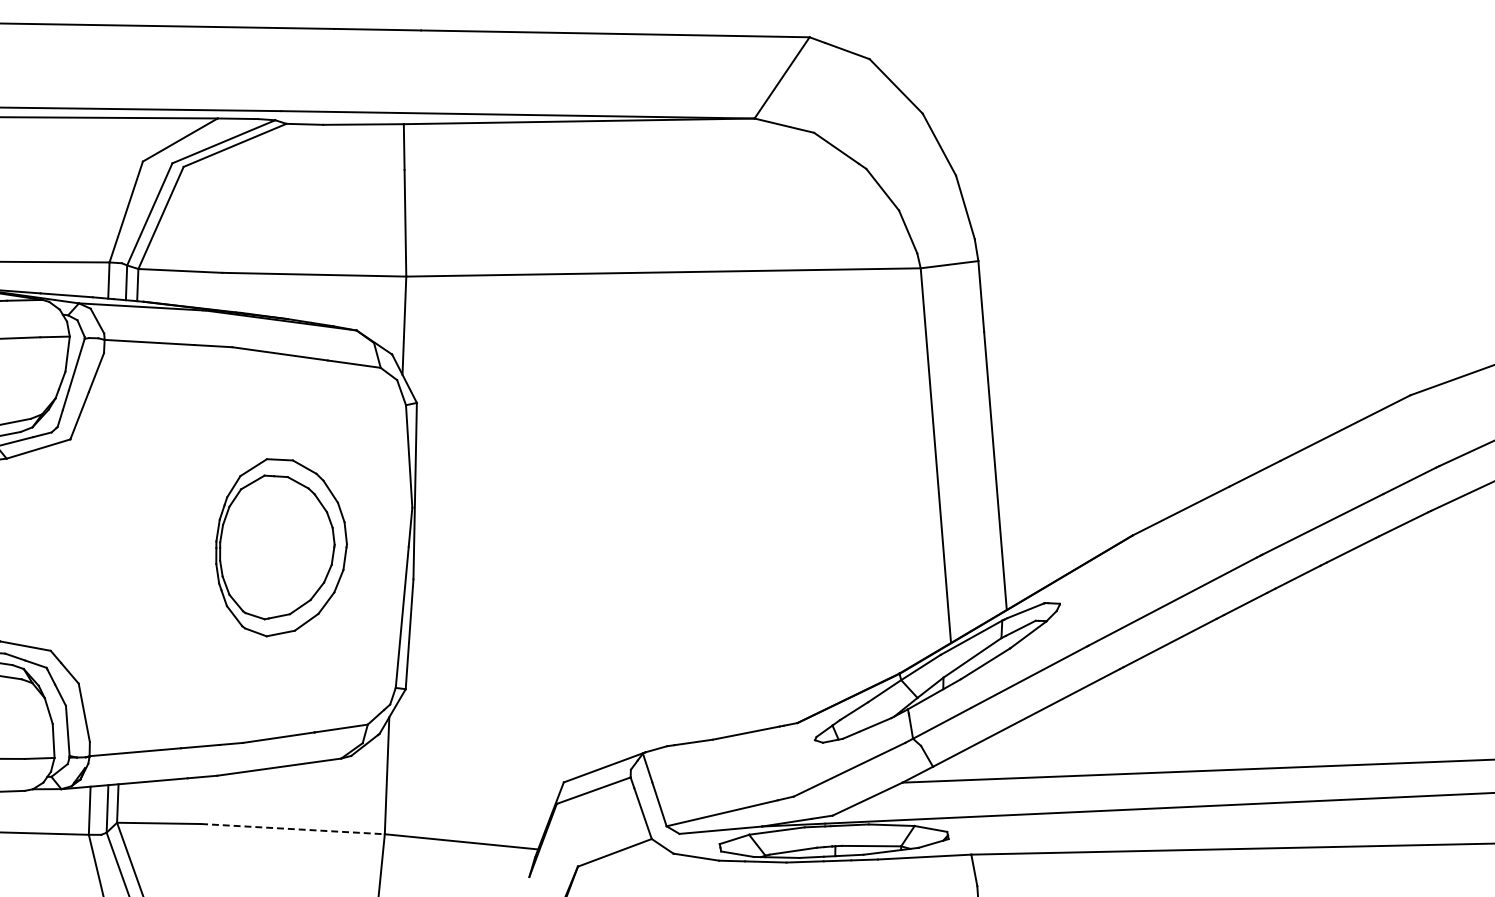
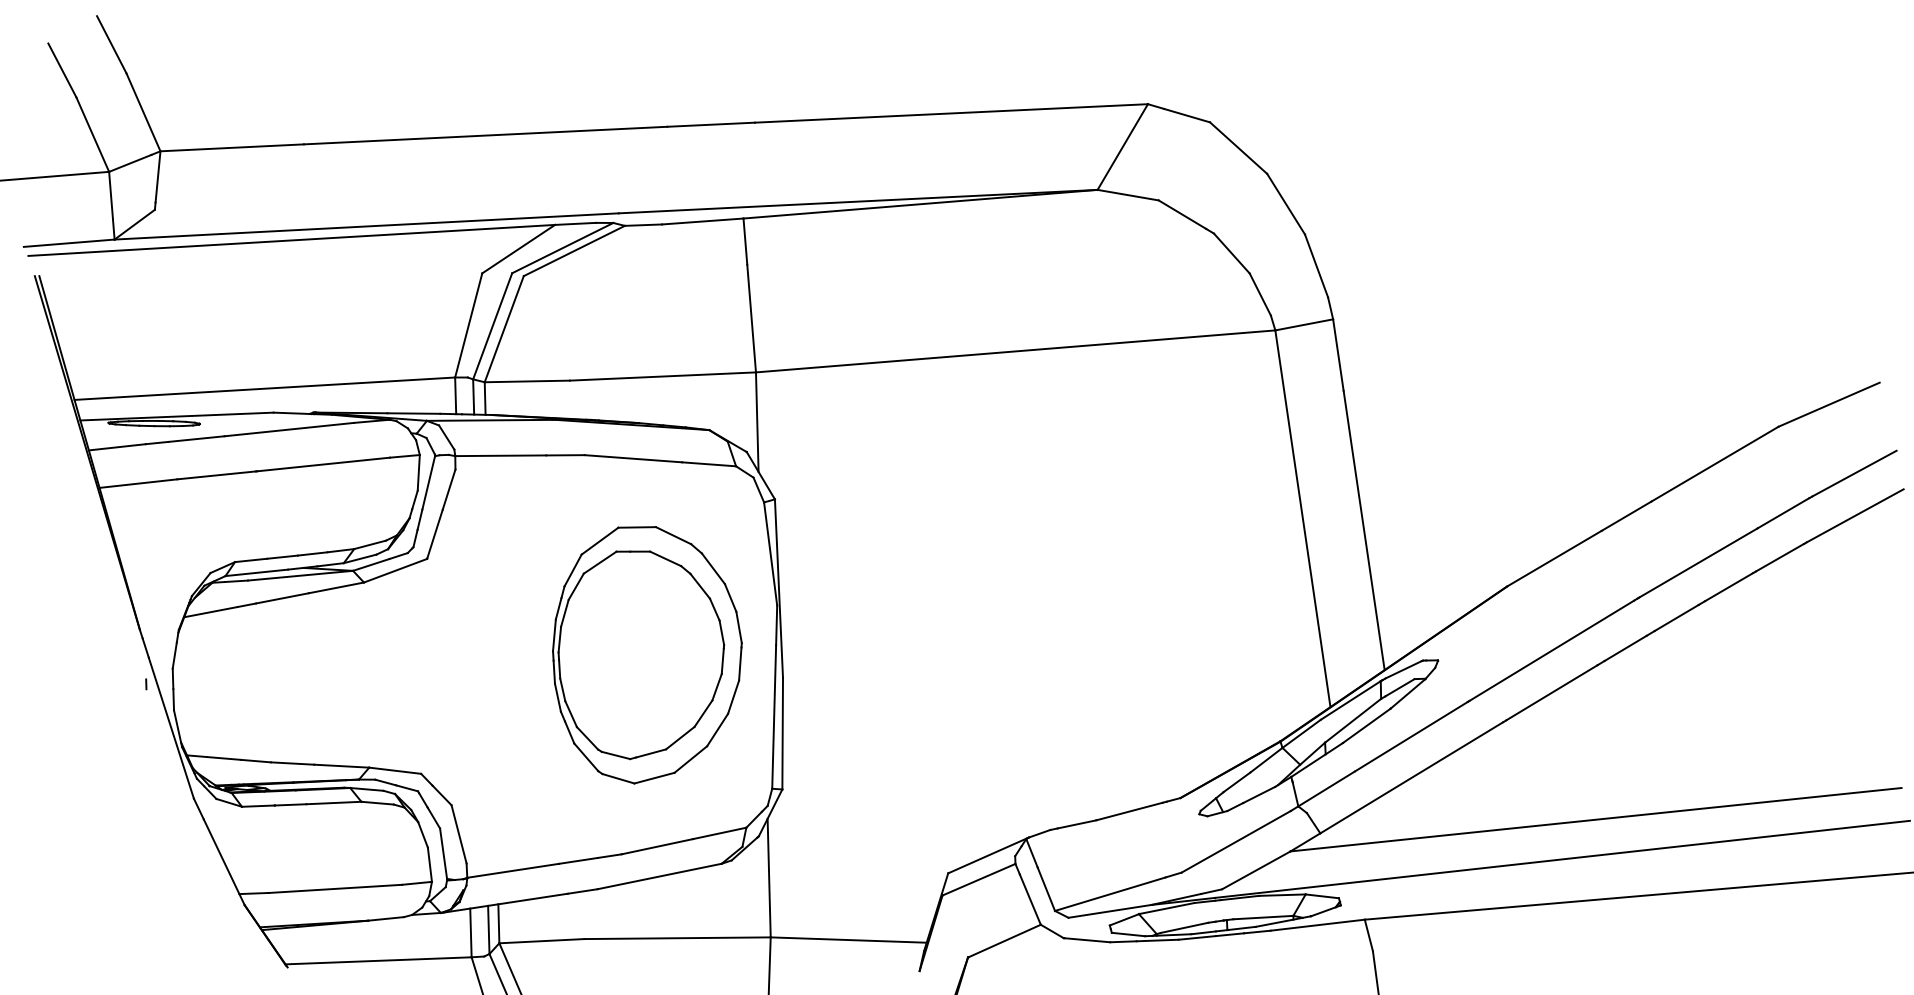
part: (281, 548) -> (647, 655), size x1.43
line: (293, 829) -> (678, 938), dashed -> solid

